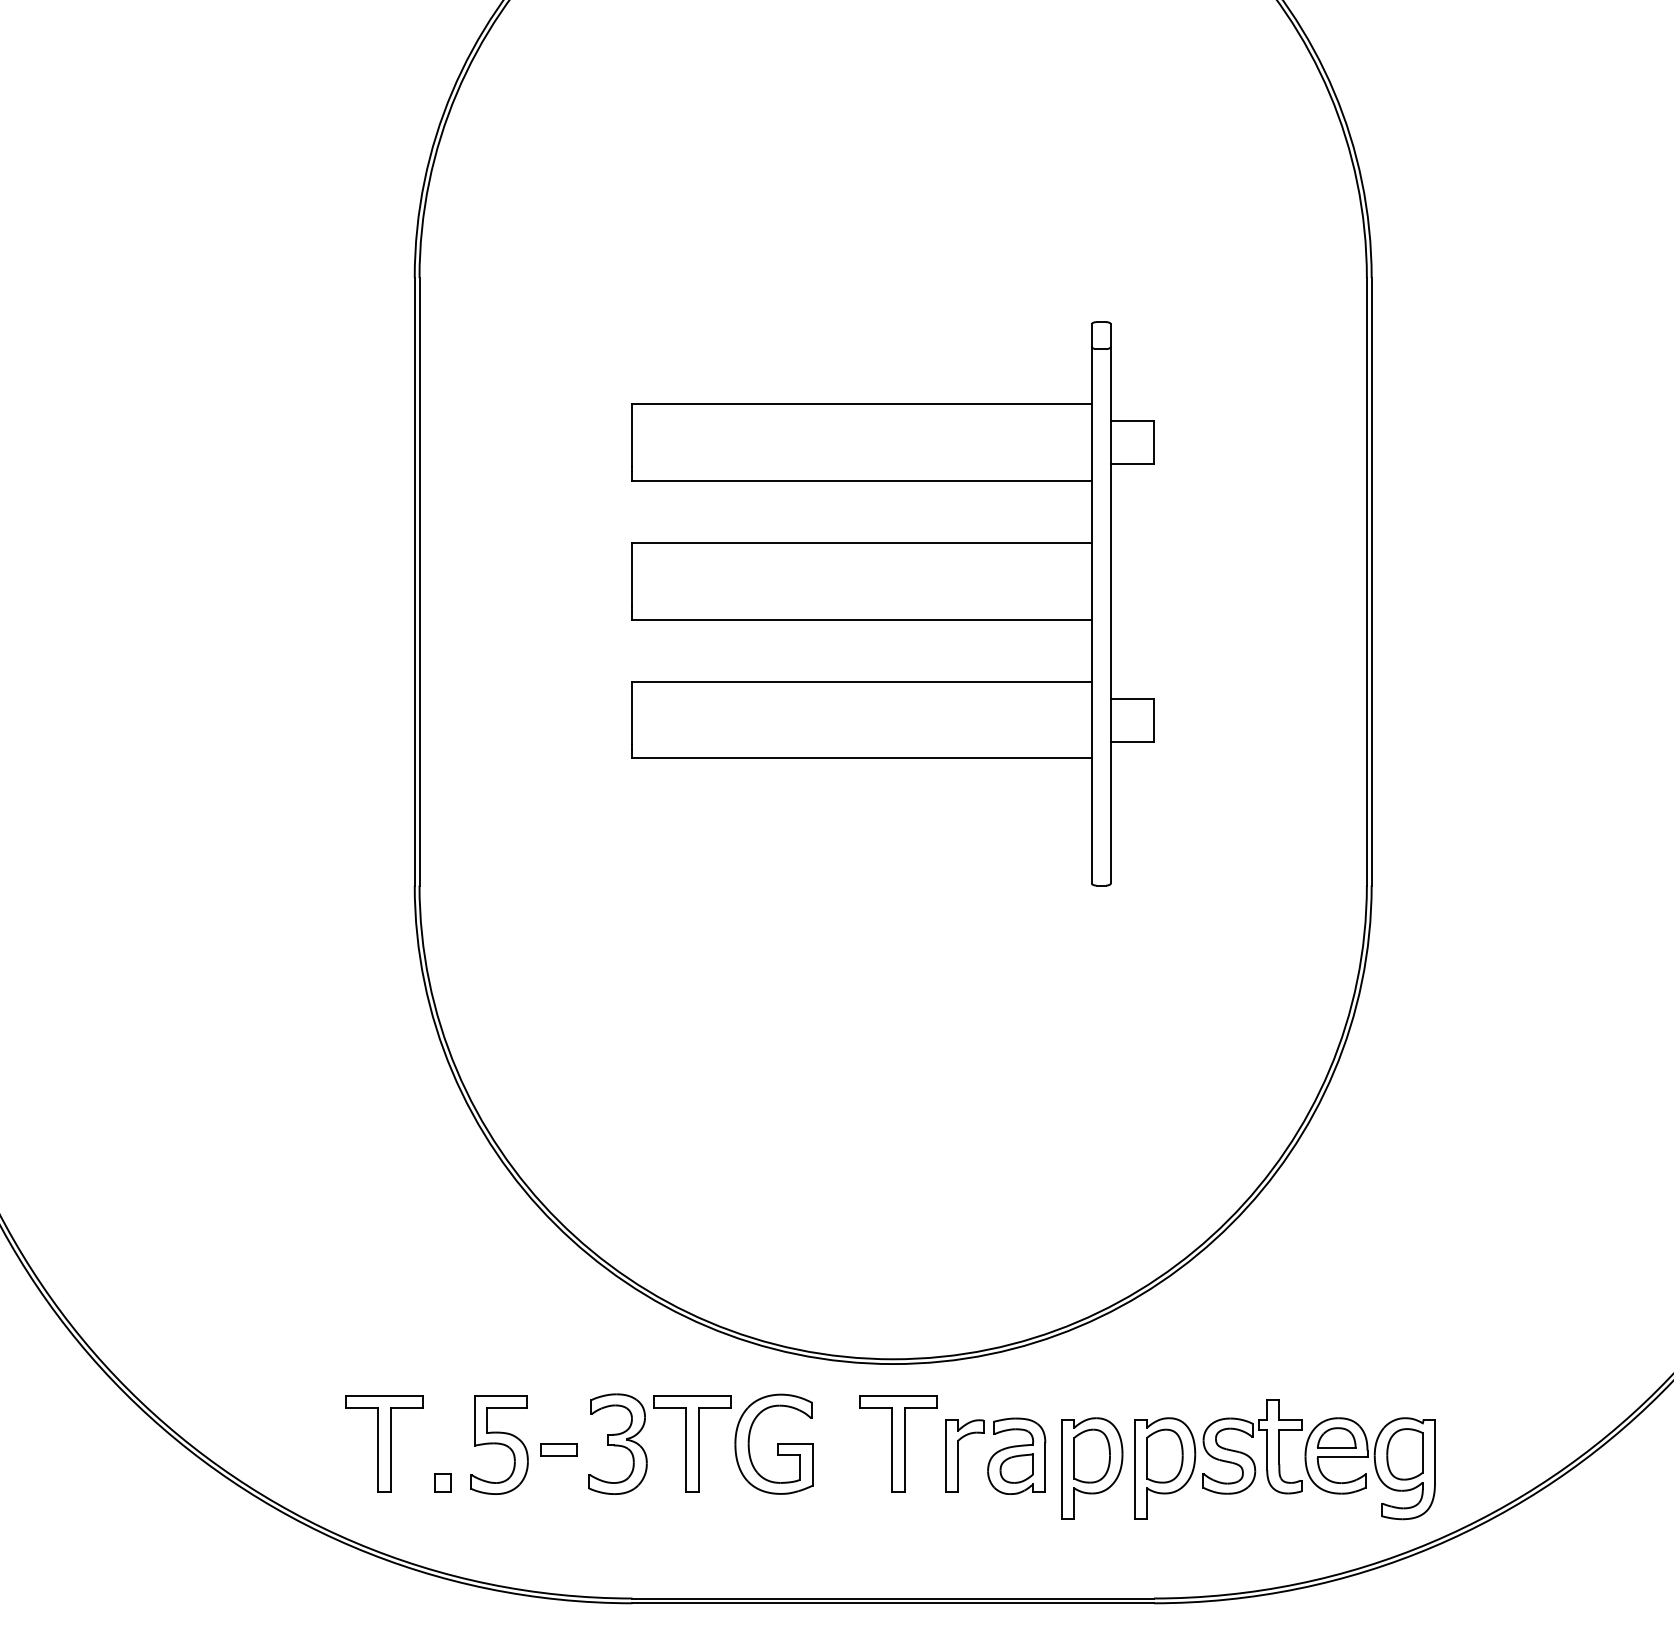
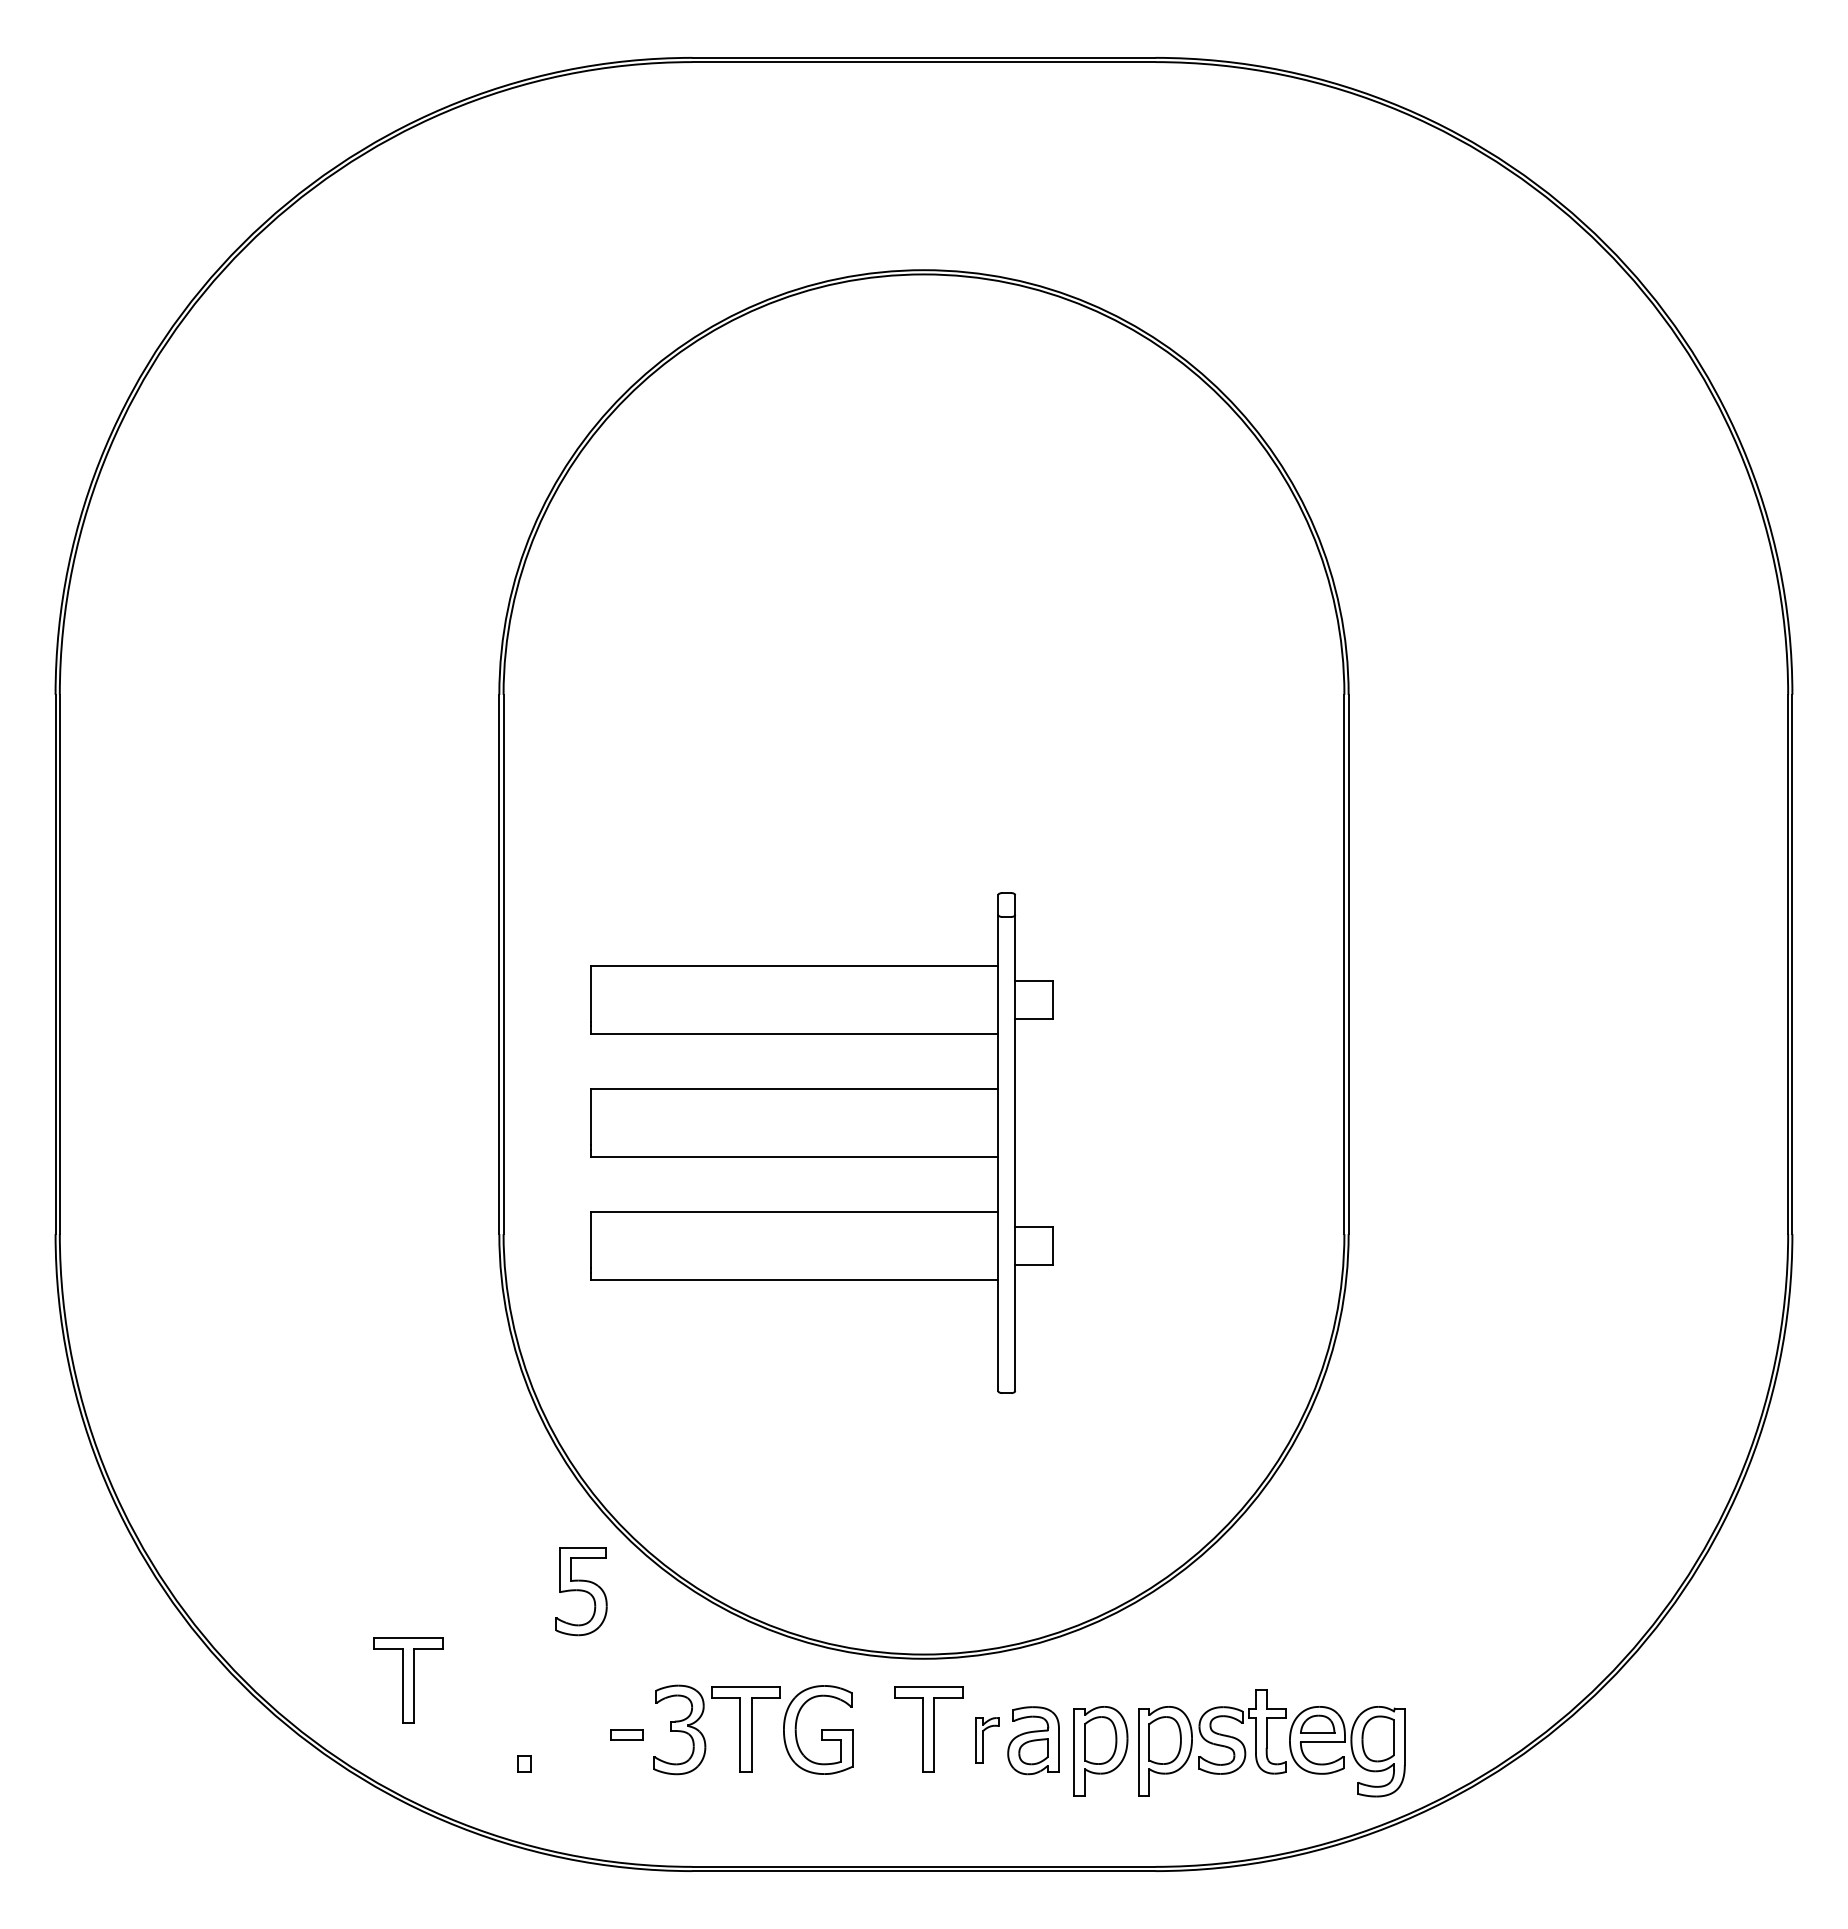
part: (892, 603) -> (821, 1142), moved
part: (384, 1443) -> (408, 1680), moved
part: (499, 1444) -> (581, 1591), moved
part: (964, 1454) -> (987, 1739), size x0.7

